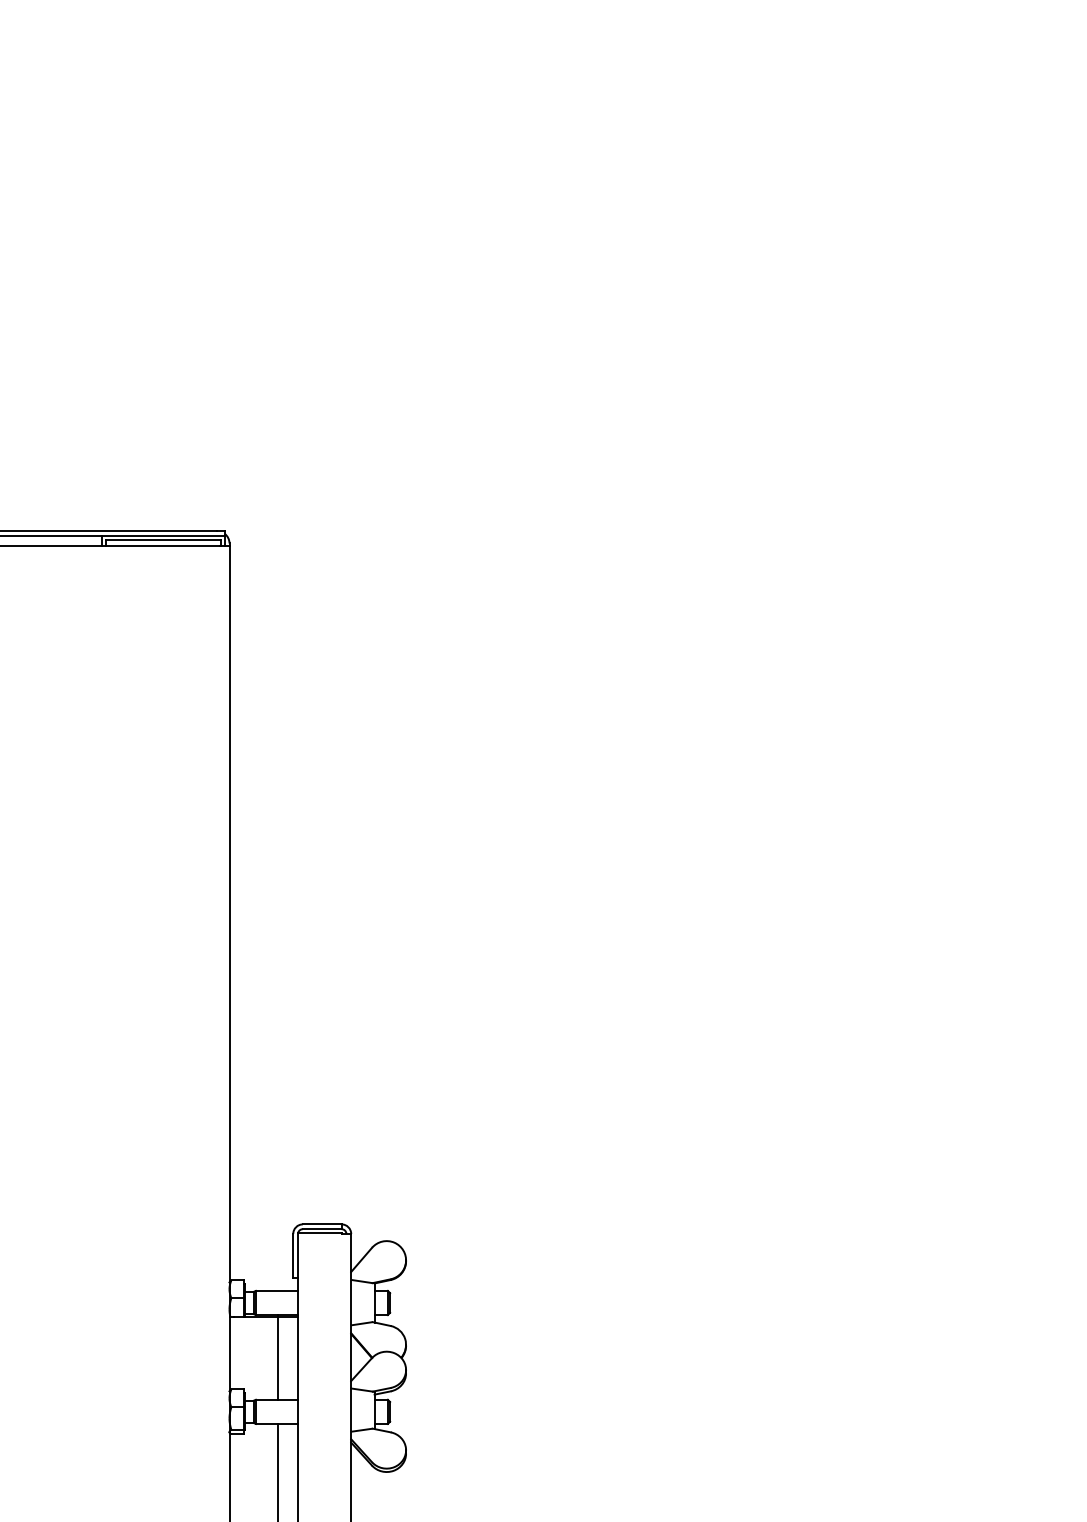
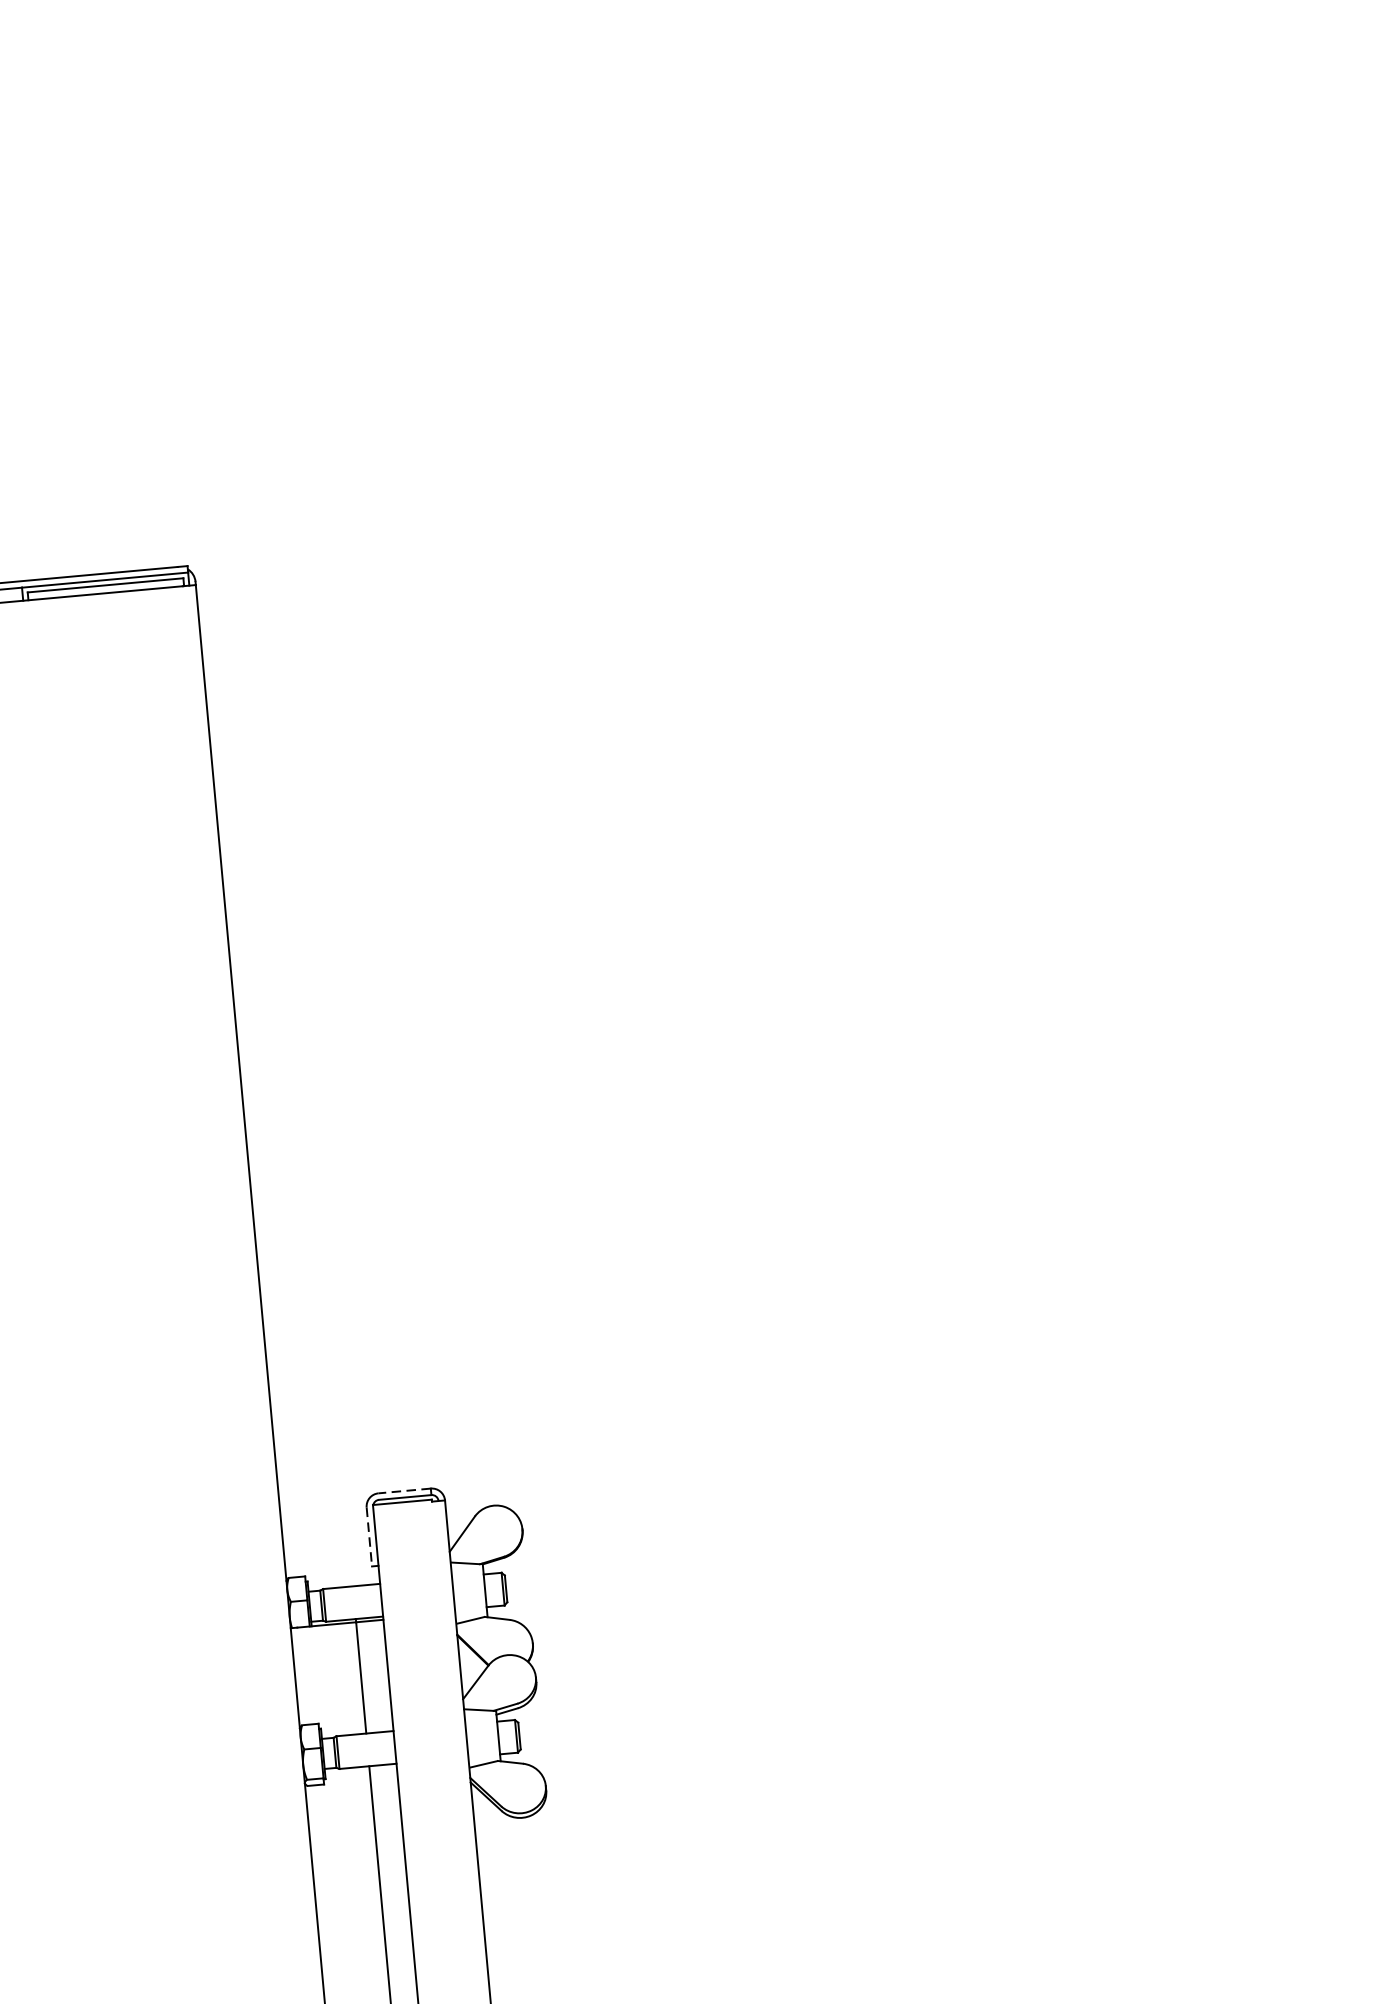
line: (321, 1224) -> (403, 1491), solid -> dashed
line: (293, 1255) -> (369, 1536), solid -> dashed

